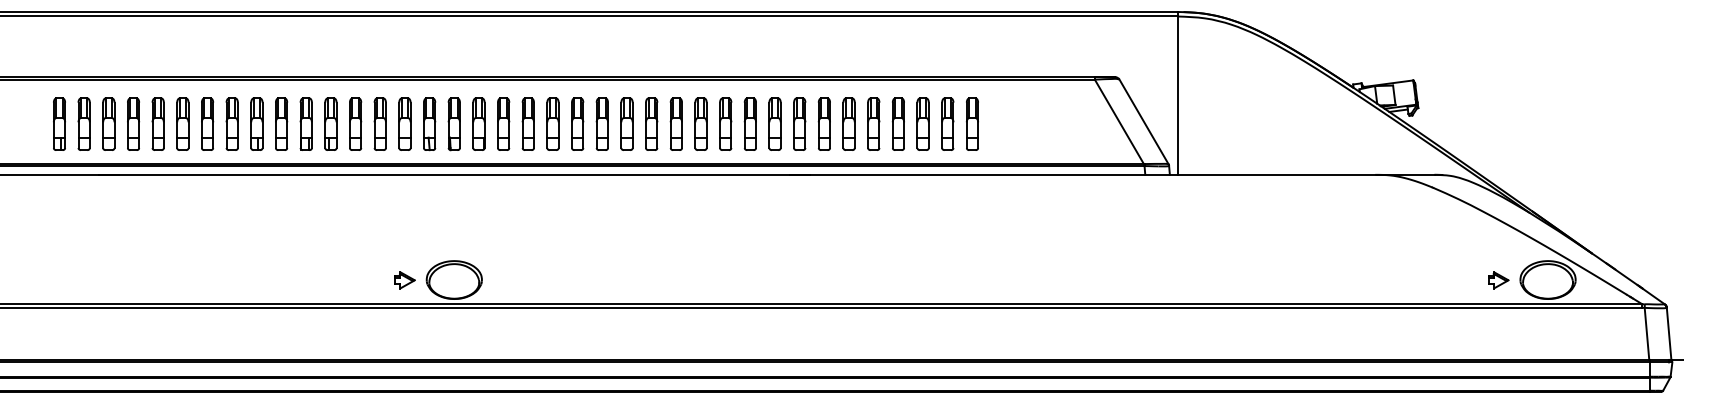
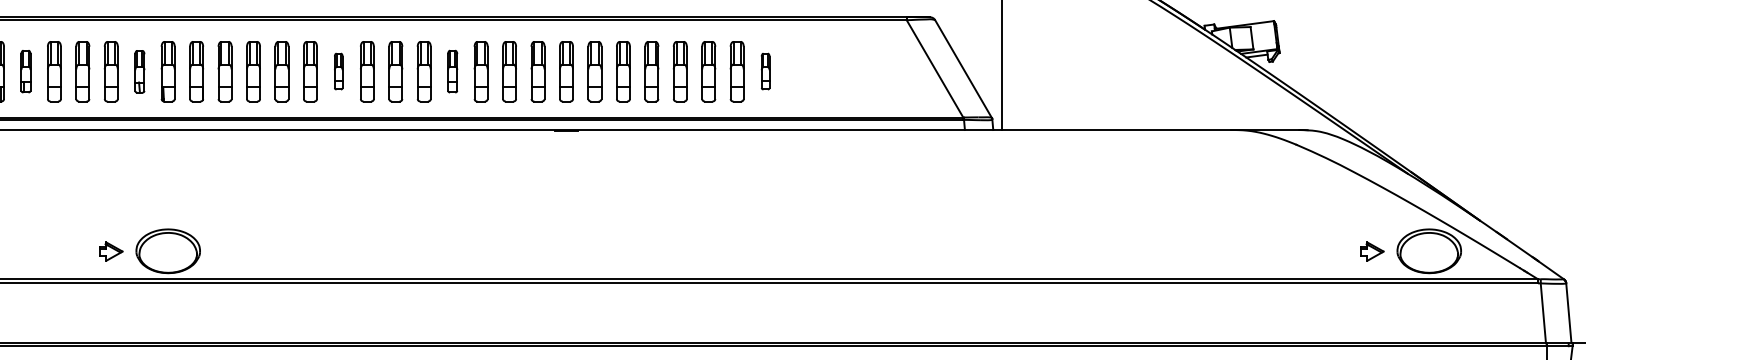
part: (330, 123) -> (25, 70), size x0.7
part: (601, 123) -> (337, 70), size x0.6
part: (700, 123) -> (452, 70), size x0.7
part: (972, 123) -> (765, 70), size x0.6
part: (429, 124) -> (139, 71), size x0.7

